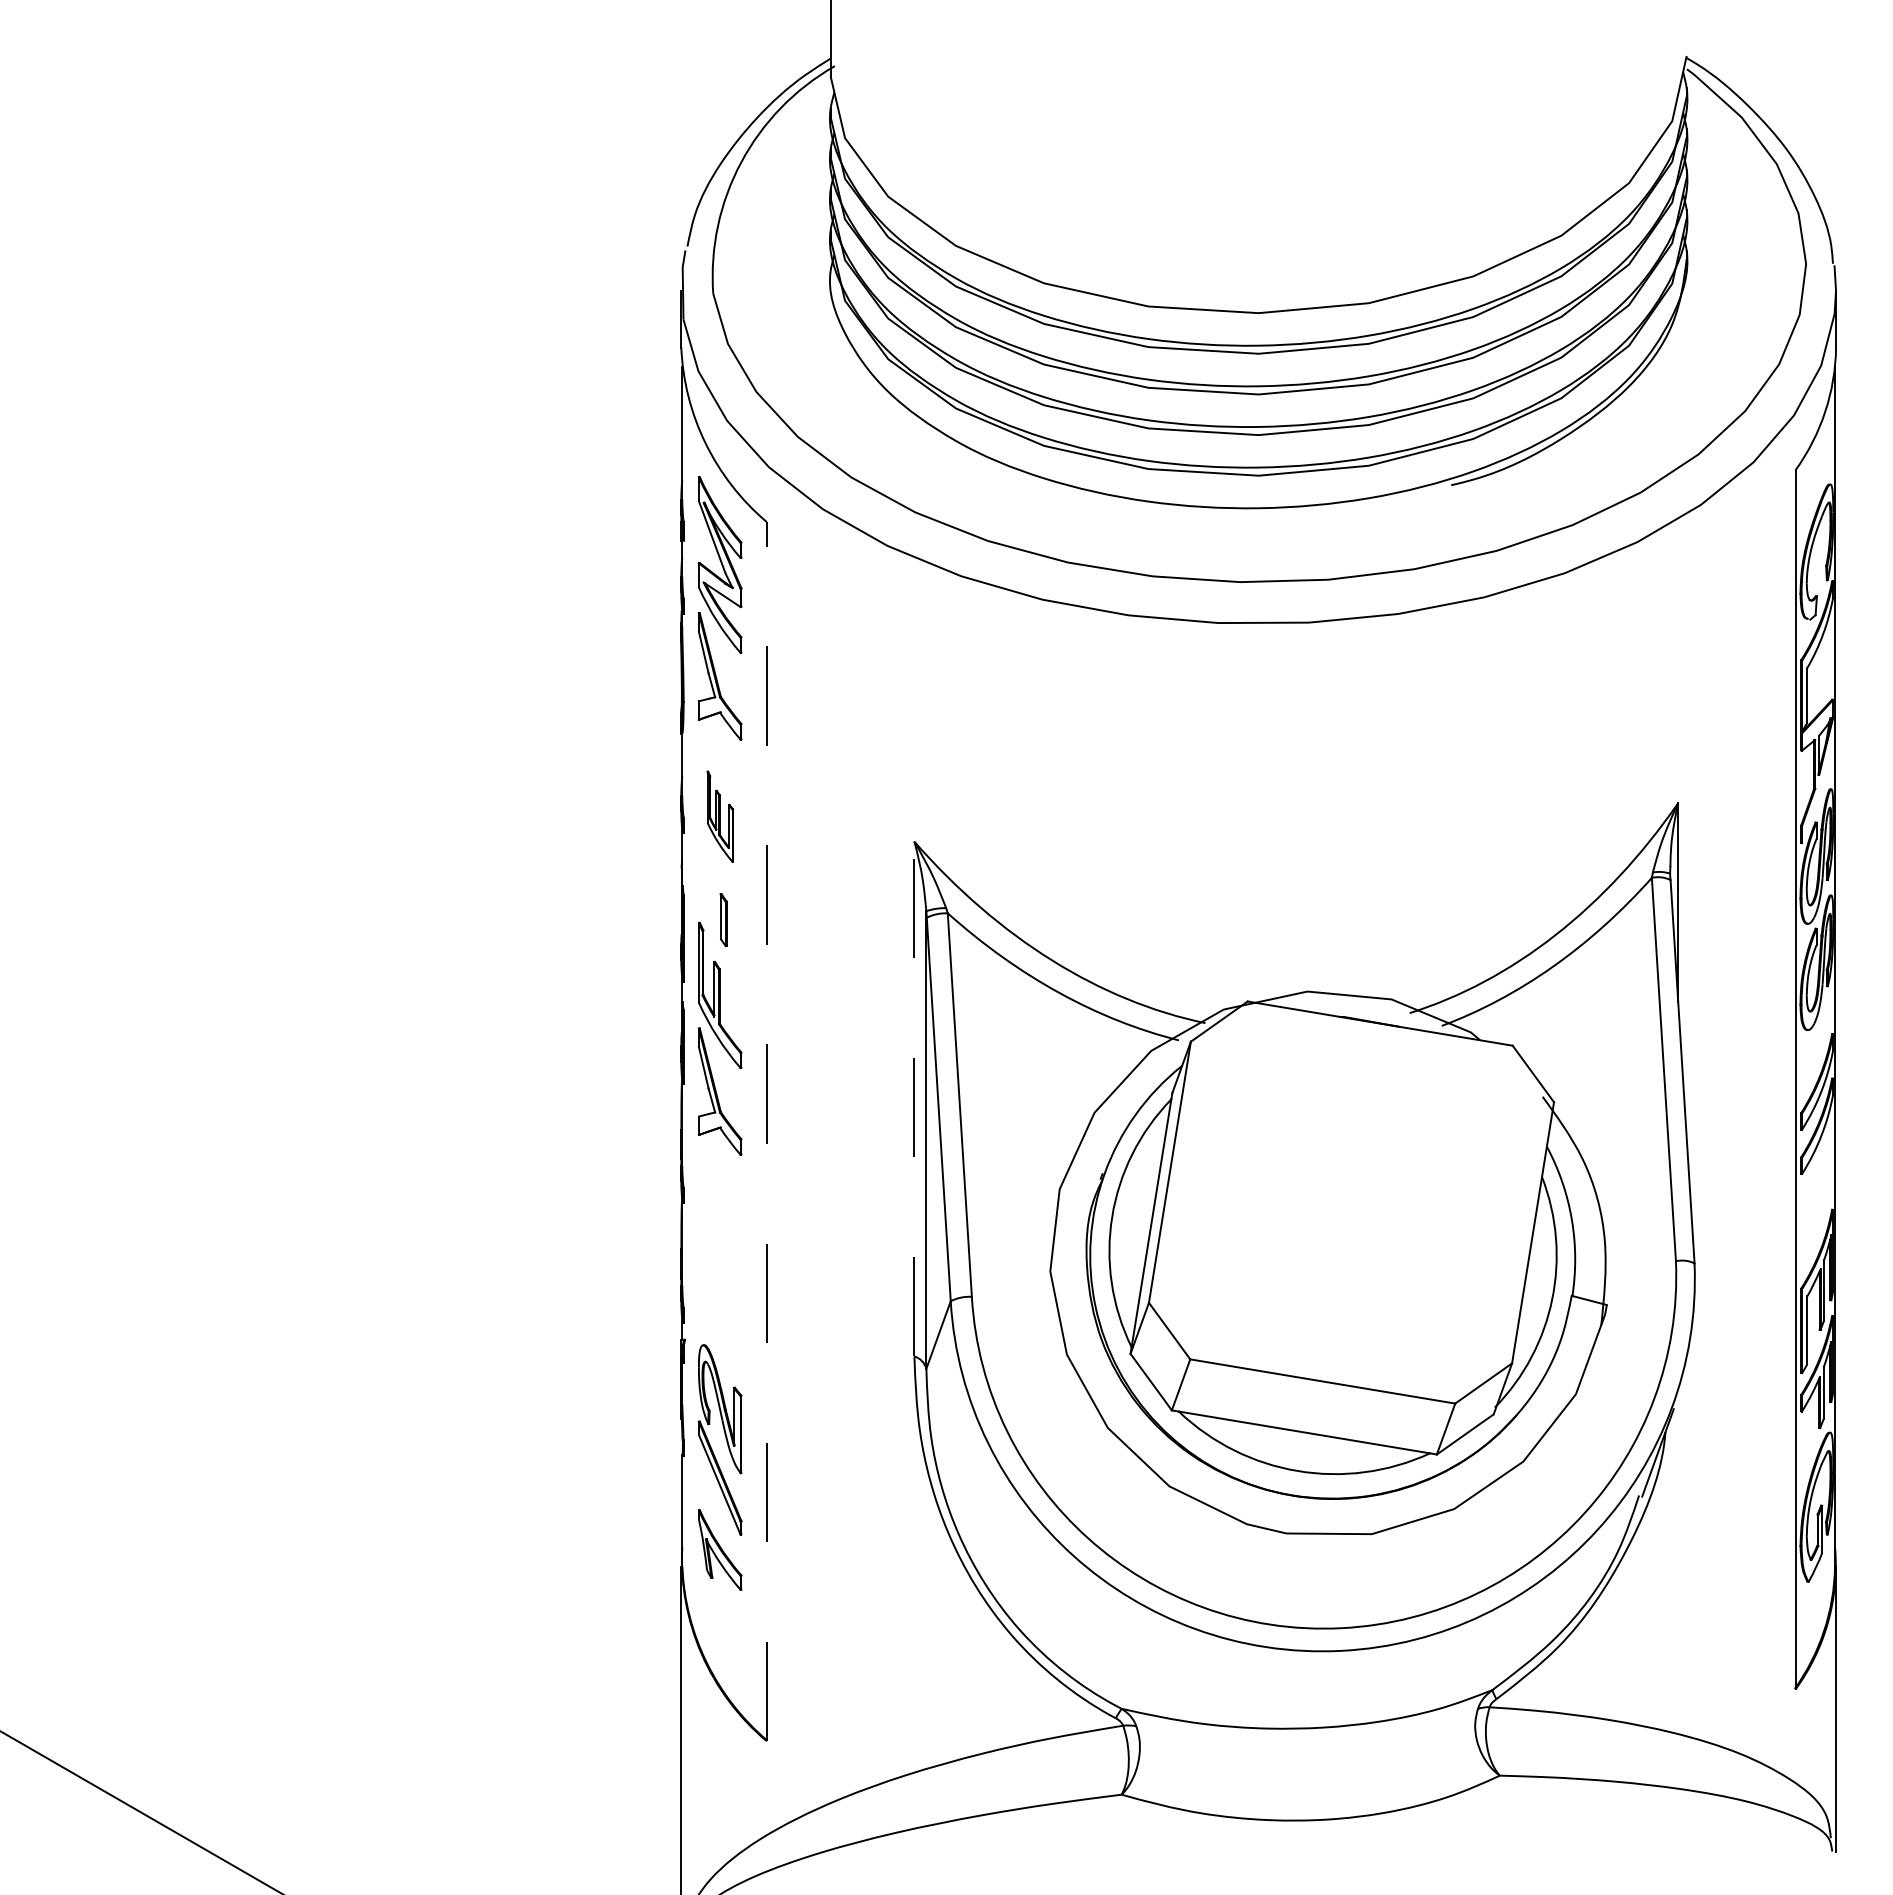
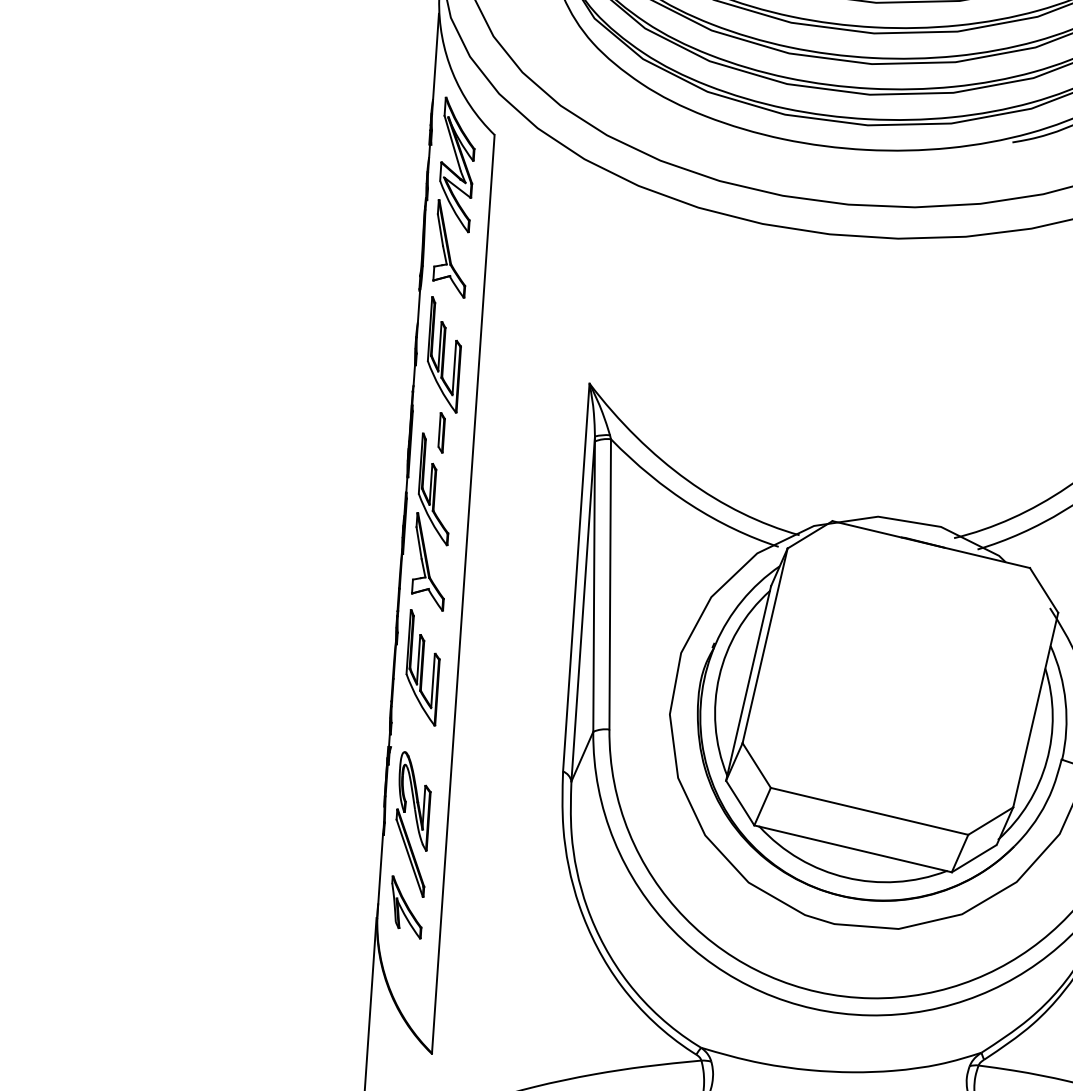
part: (720, 816) -> (444, 354), size x1.67
line: (914, 1098) -> (576, 577), dashed -> solid
line: (766, 1131) -> (463, 594), dashed -> solid
part: (720, 1232) -> (423, 668), added

